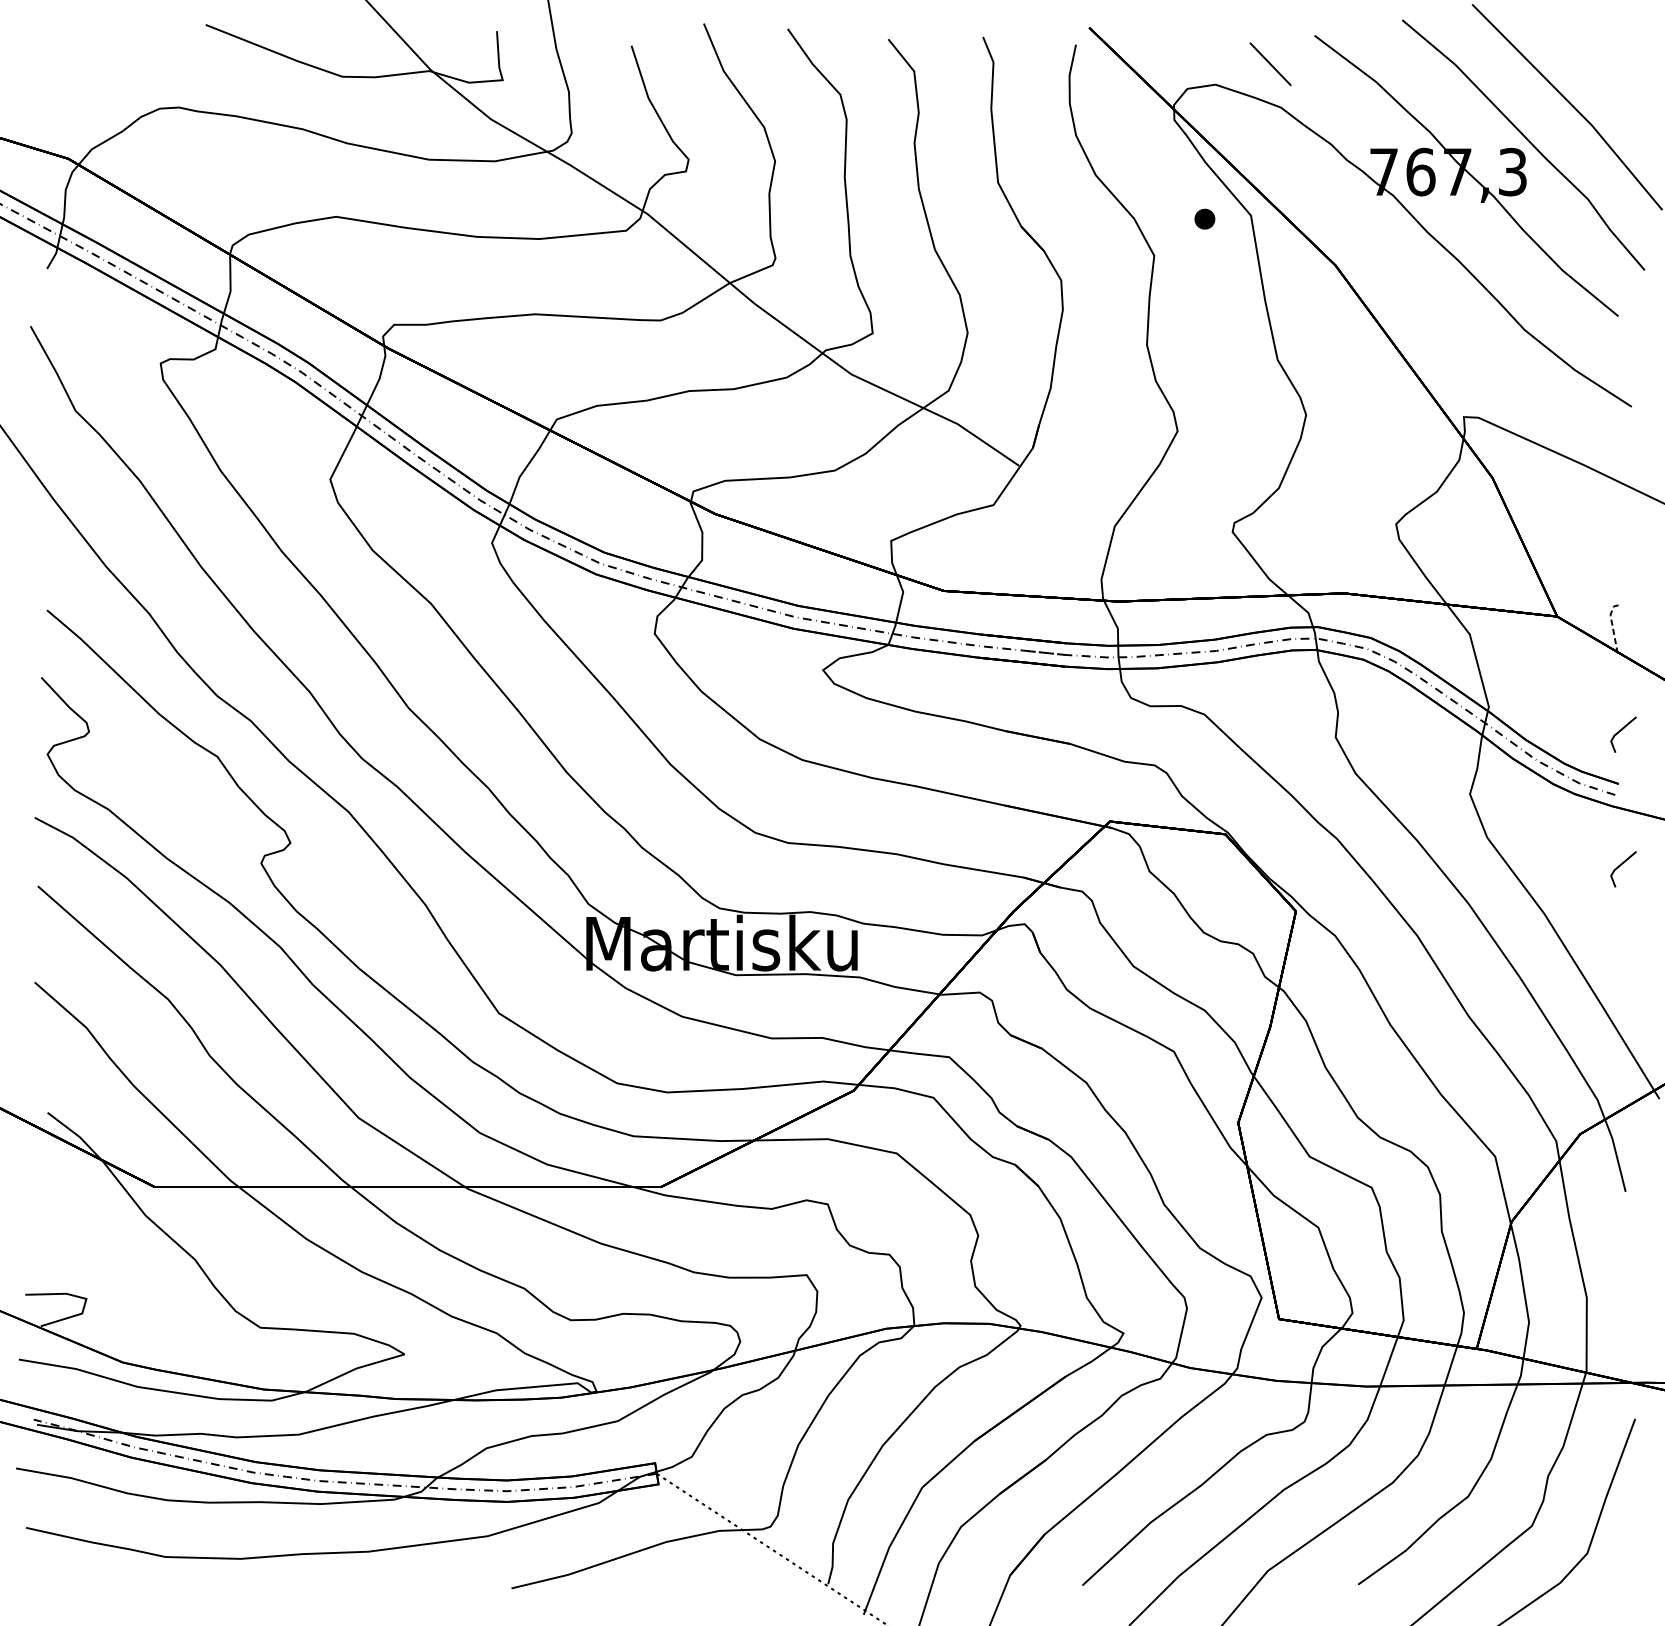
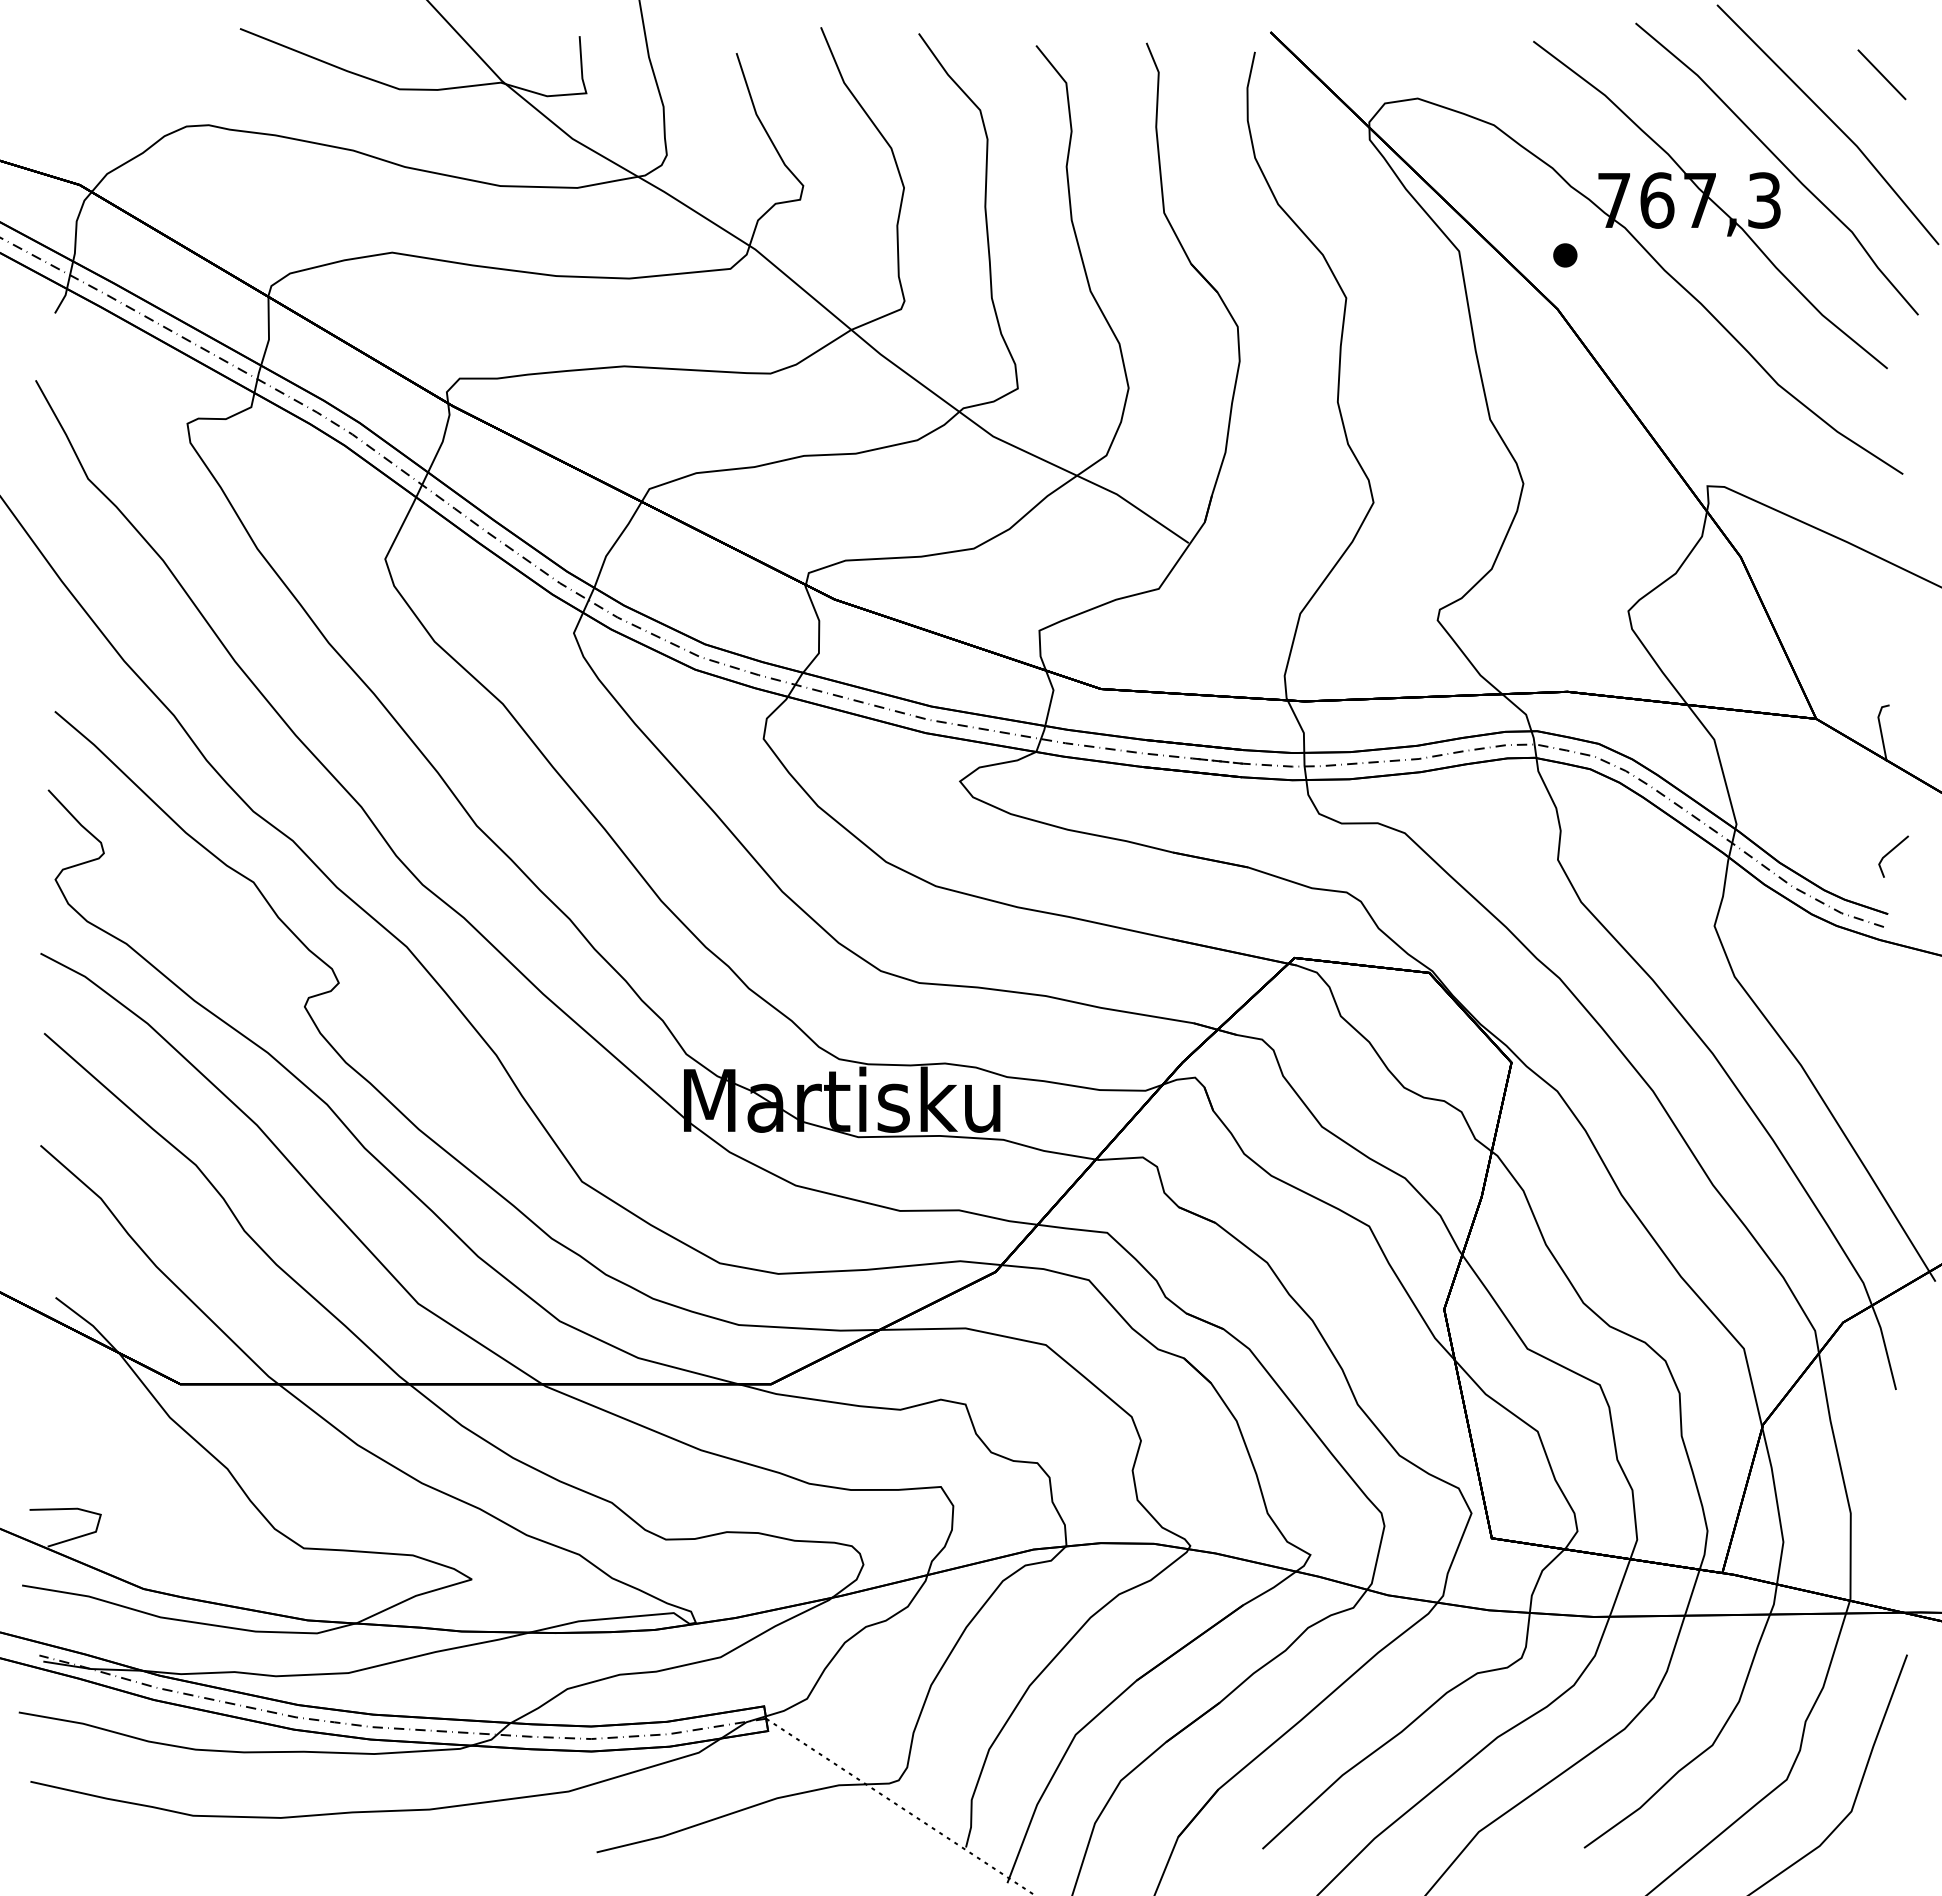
line: (1270, 64) -> (1881, 74), moved
part: (1205, 219) -> (1565, 255), moved
line: (1612, 624) -> (1880, 728), dashed -> solid
line: (1620, 865) -> (1890, 1009), removed

